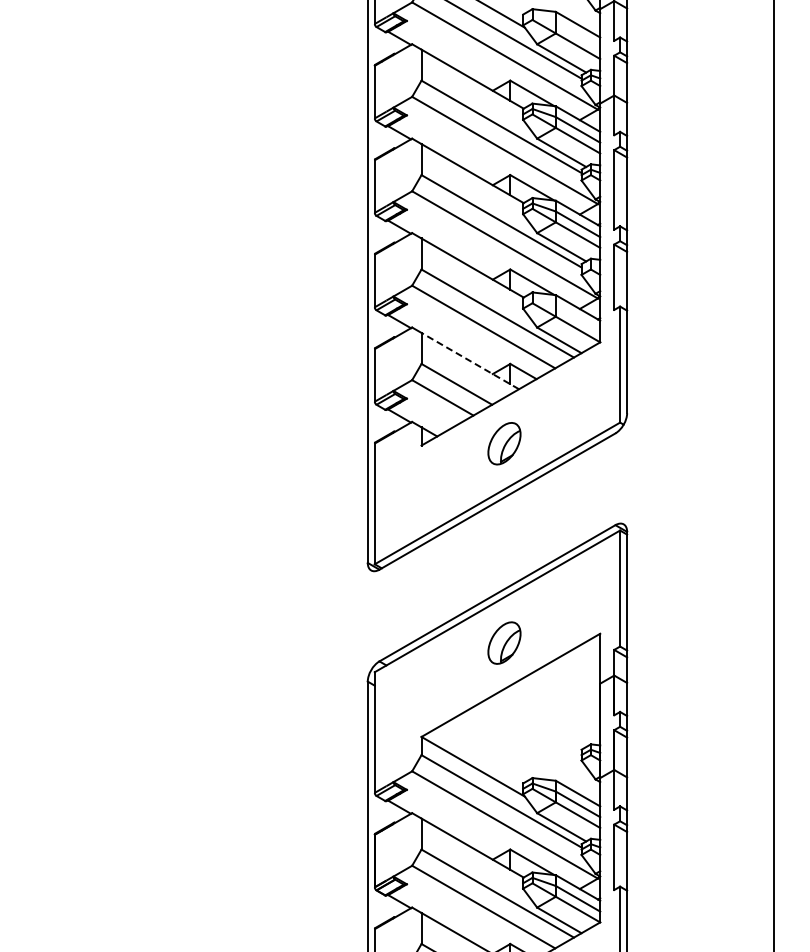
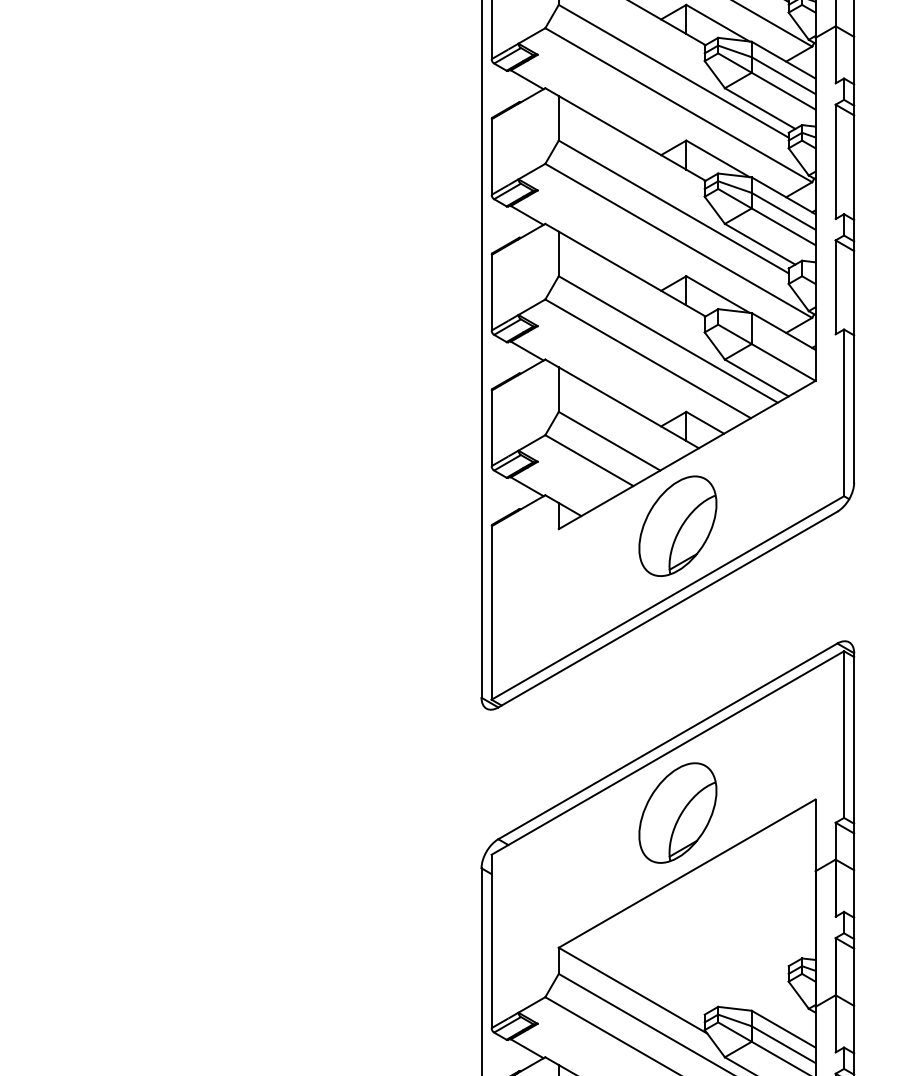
line: (469, 360) -> (627, 406), dashed -> solid
part: (504, 443) -> (677, 526), size x1.67
part: (504, 642) -> (677, 812), size x1.67

